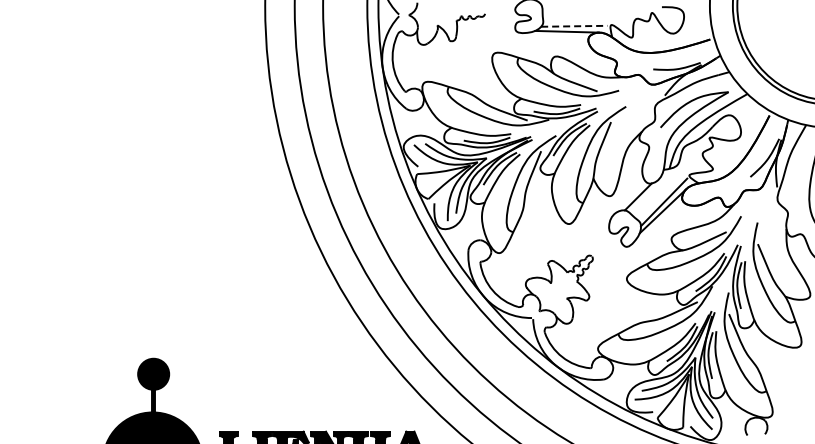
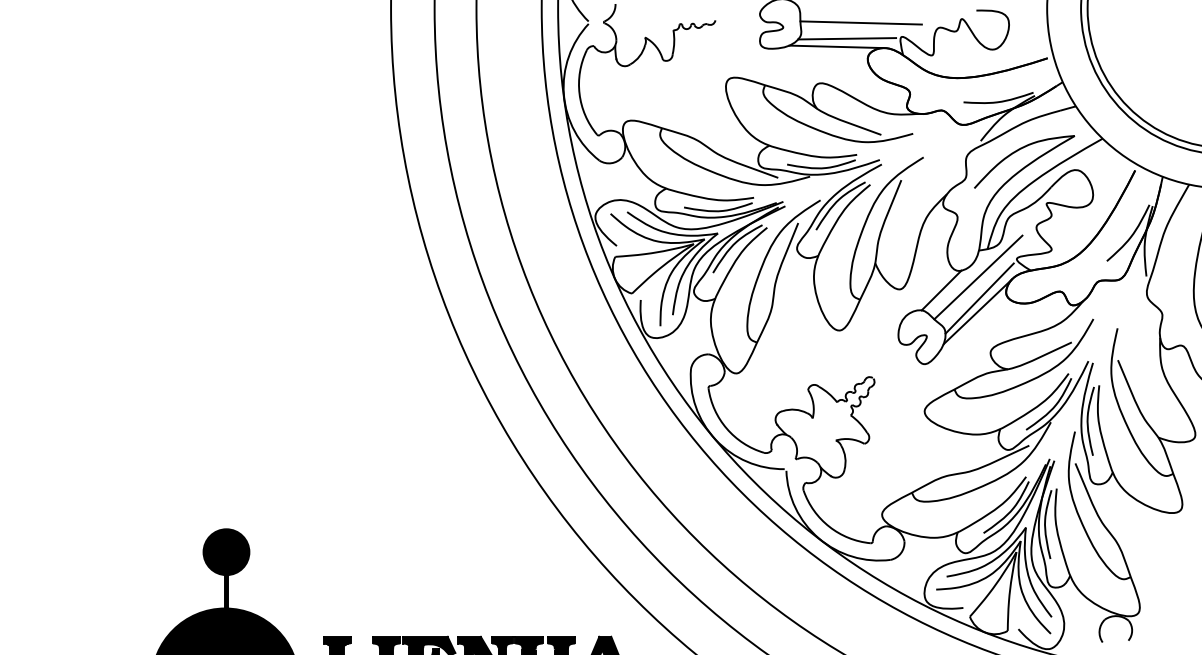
line: (583, 15) -> (860, 22), added
line: (574, 26) -> (847, 39), dashed -> solid
line: (663, 187) -> (978, 276), added

